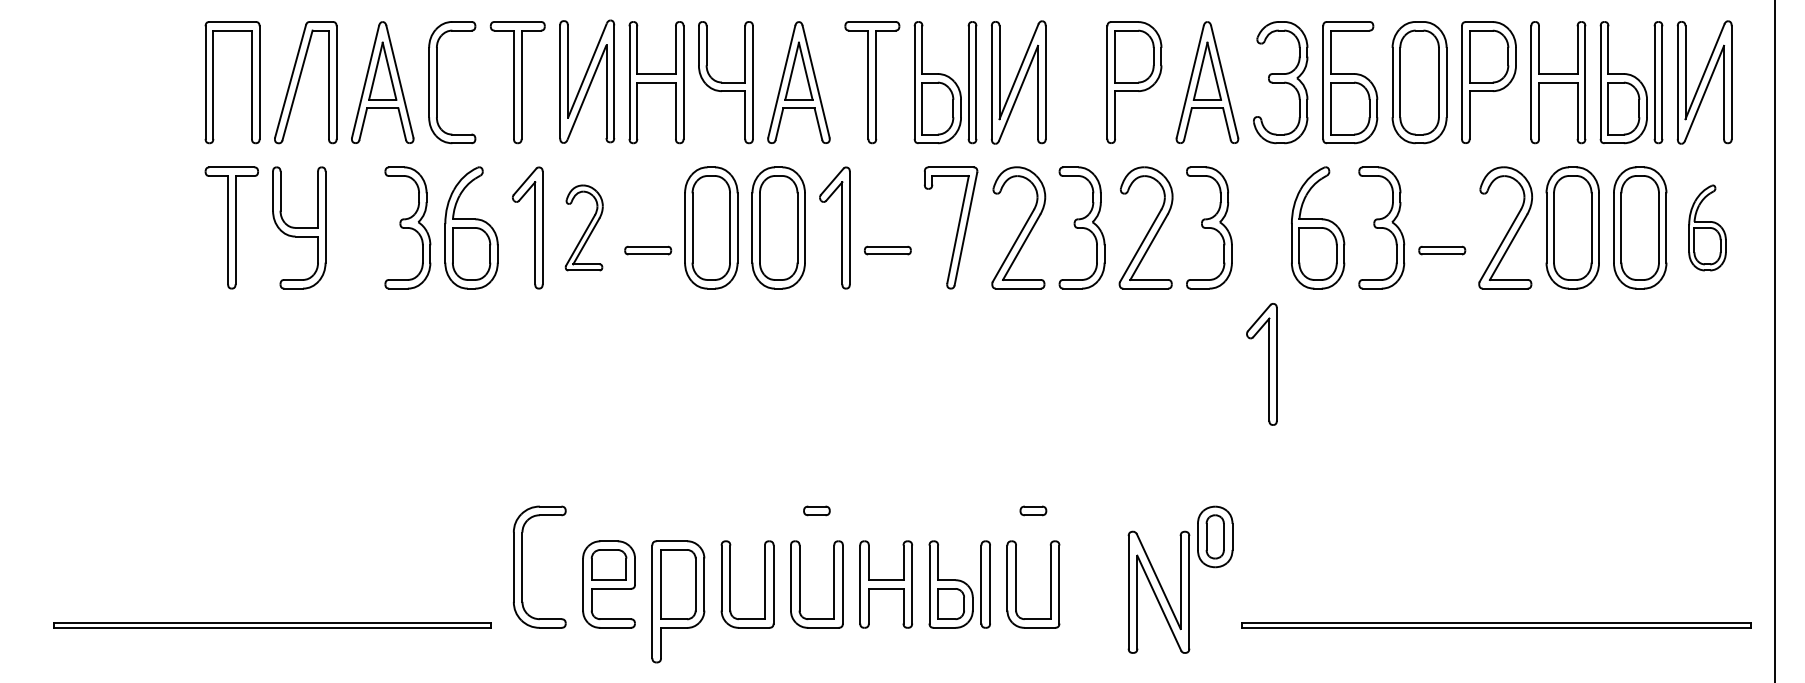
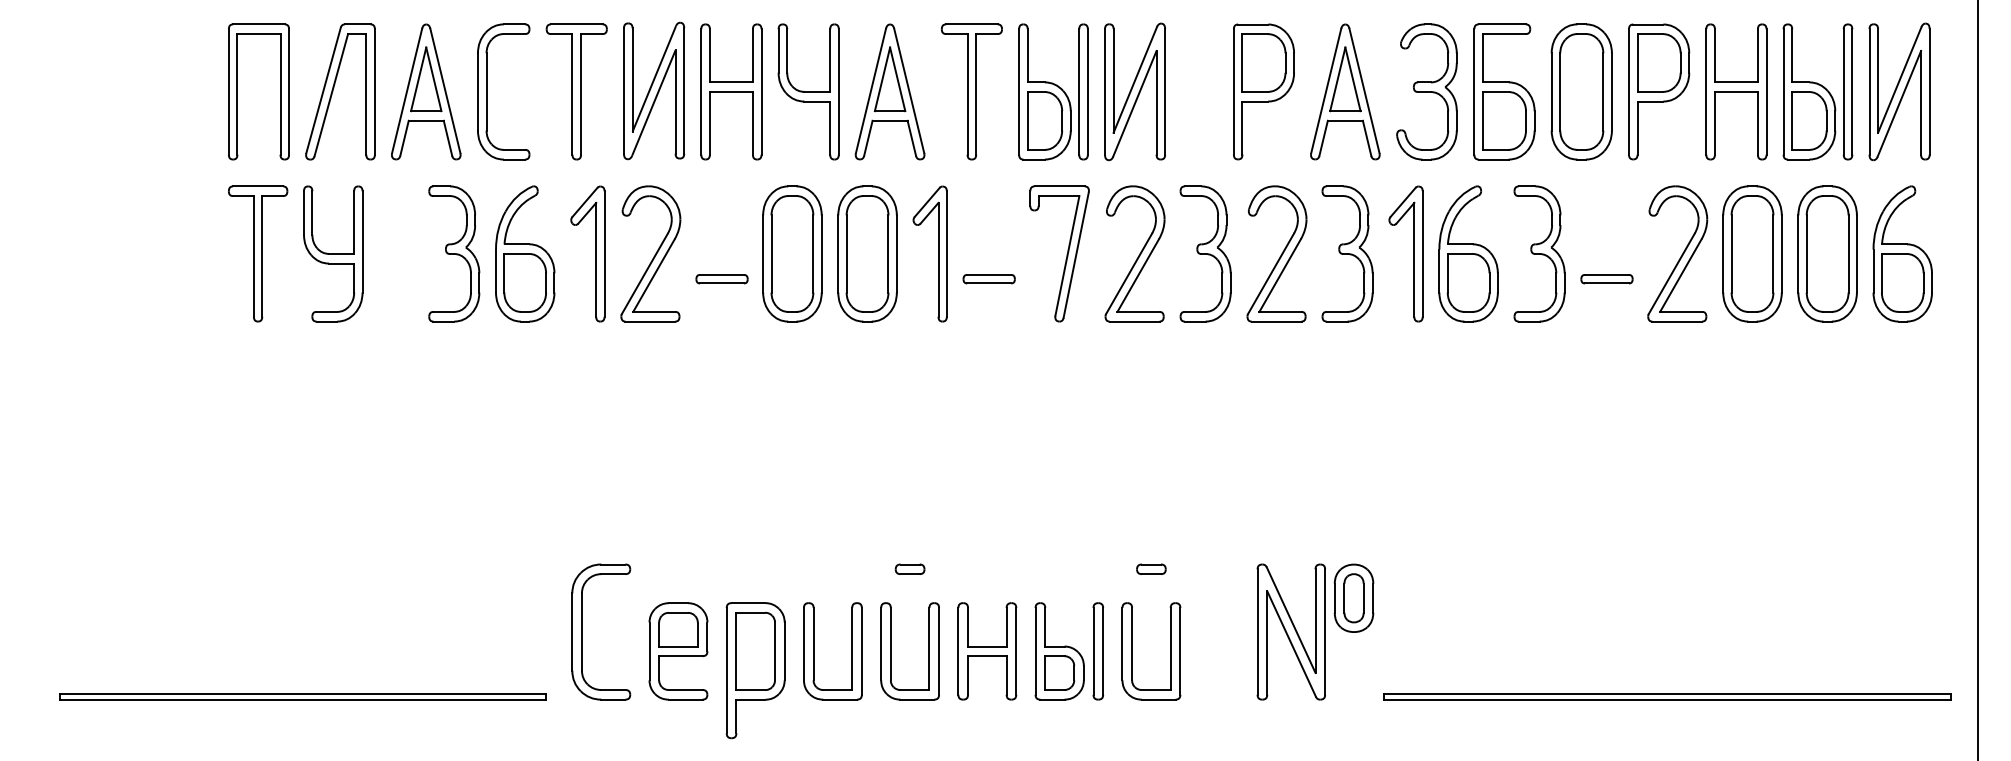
part: (583, 227) -> (650, 253), size x1.43
part: (1707, 227) -> (1902, 253), size x1.43
part: (1268, 363) -> (1413, 253), moved
part: (1158, 591) -> (1290, 631), moved

